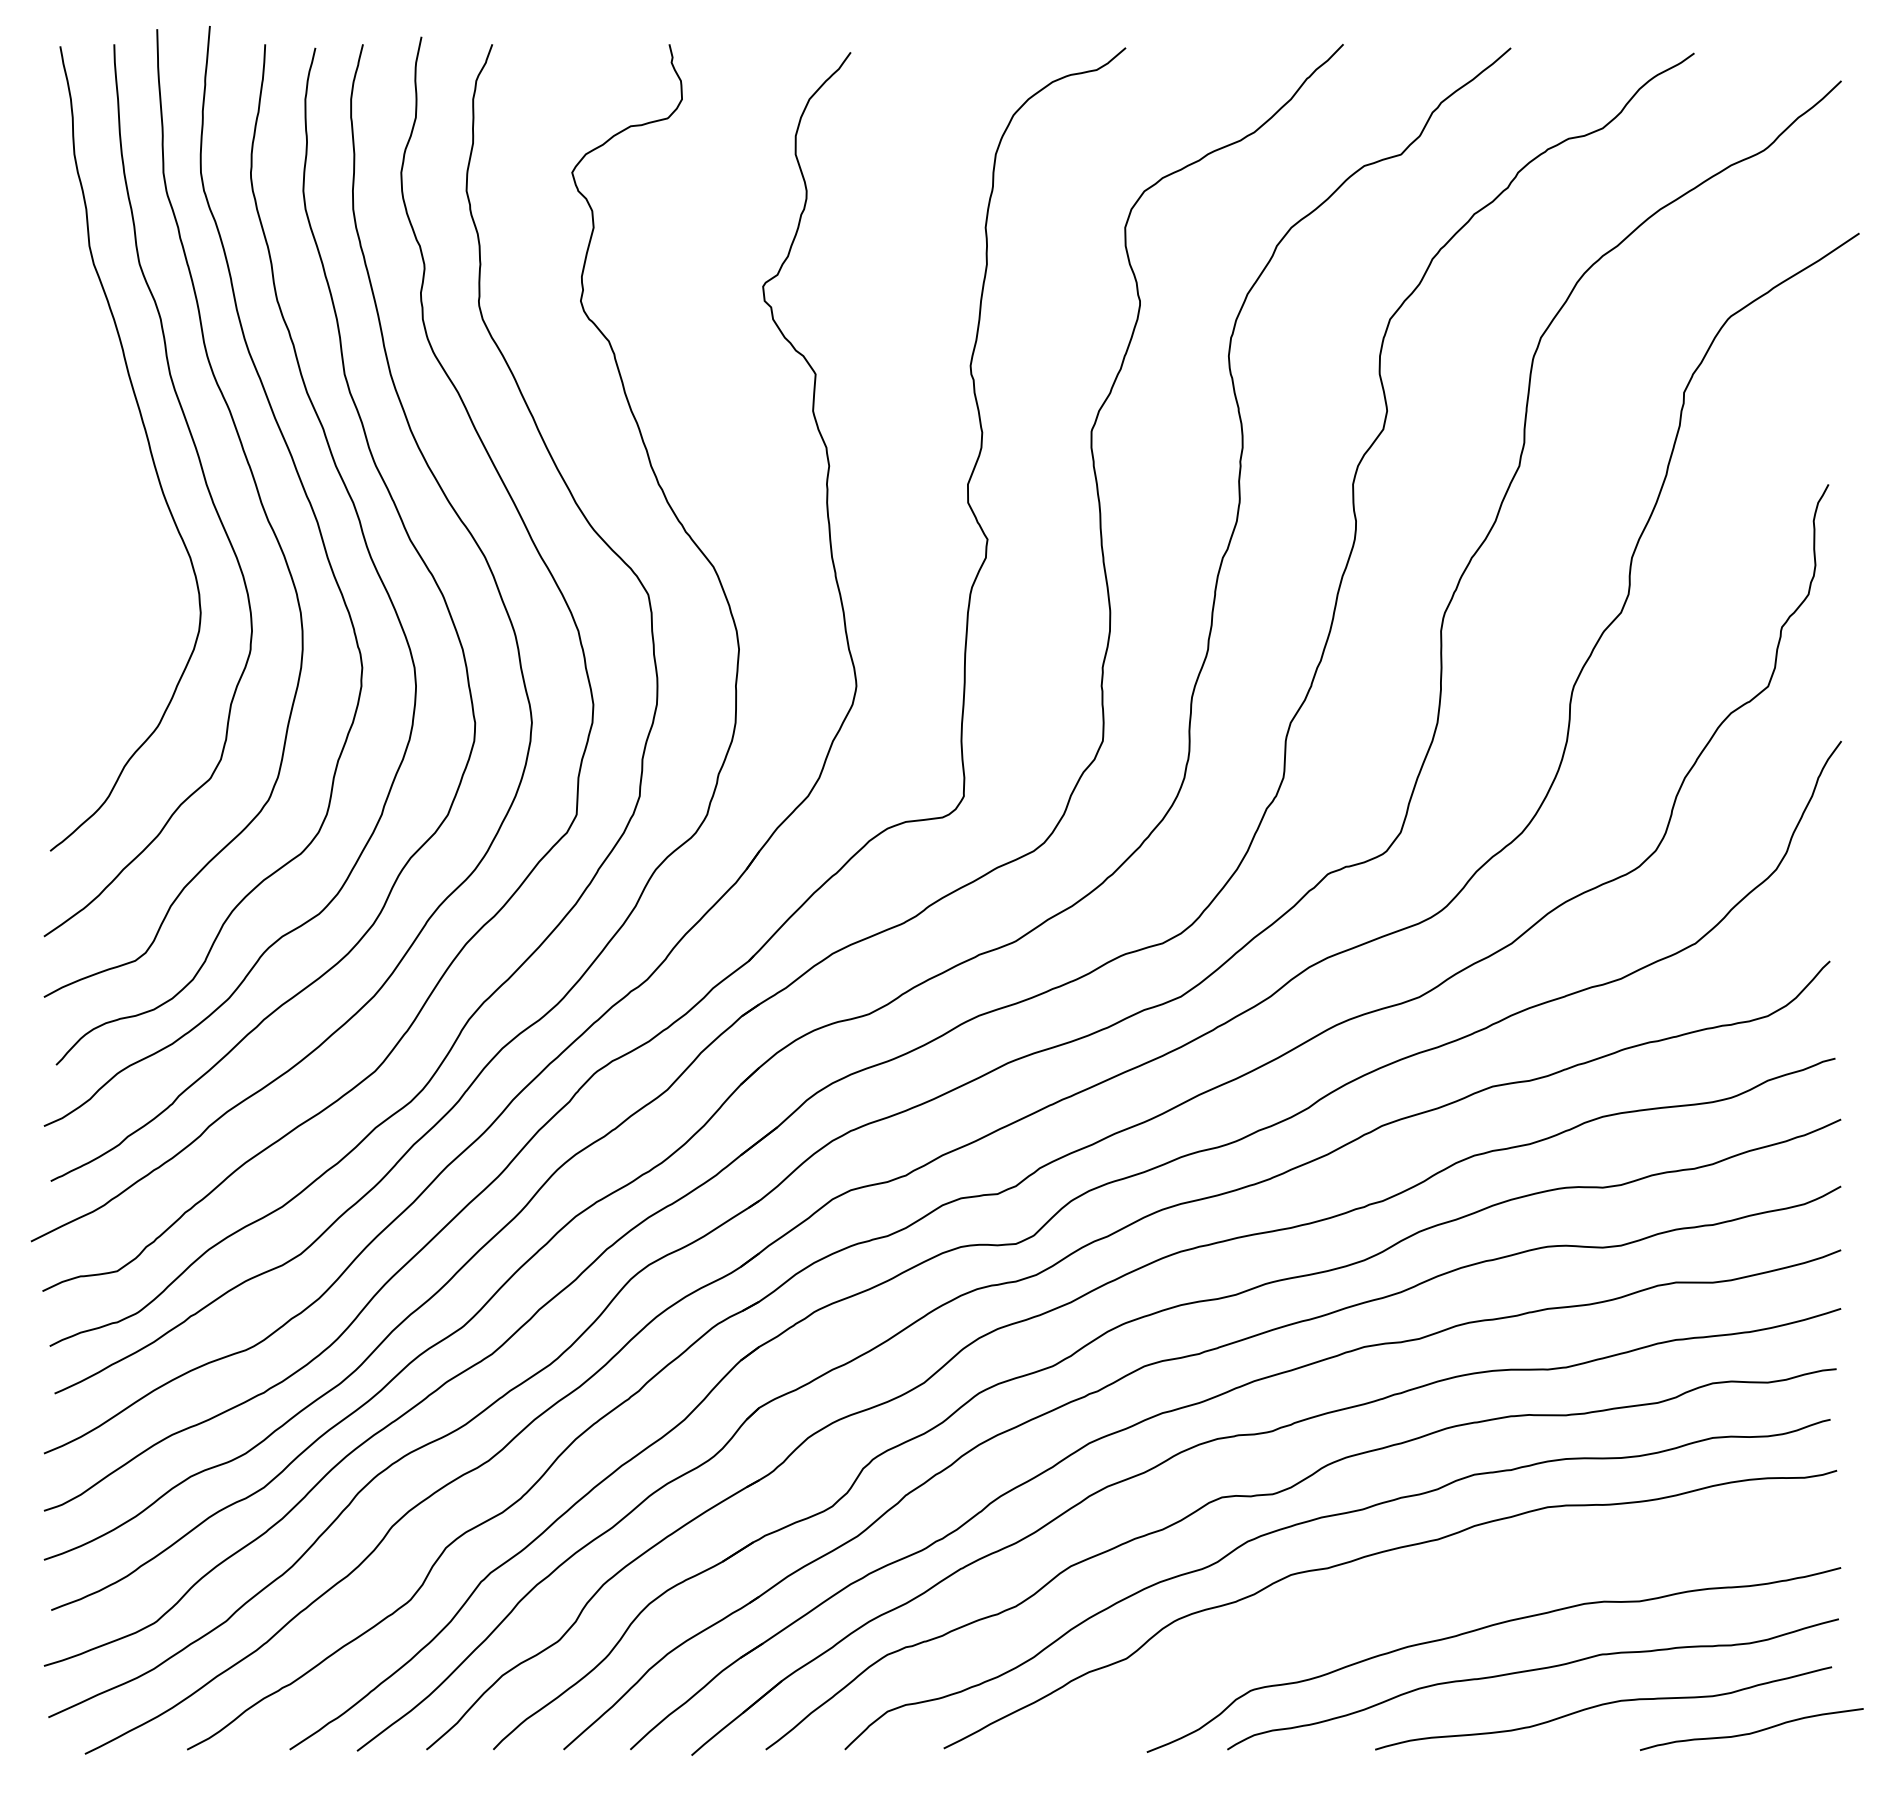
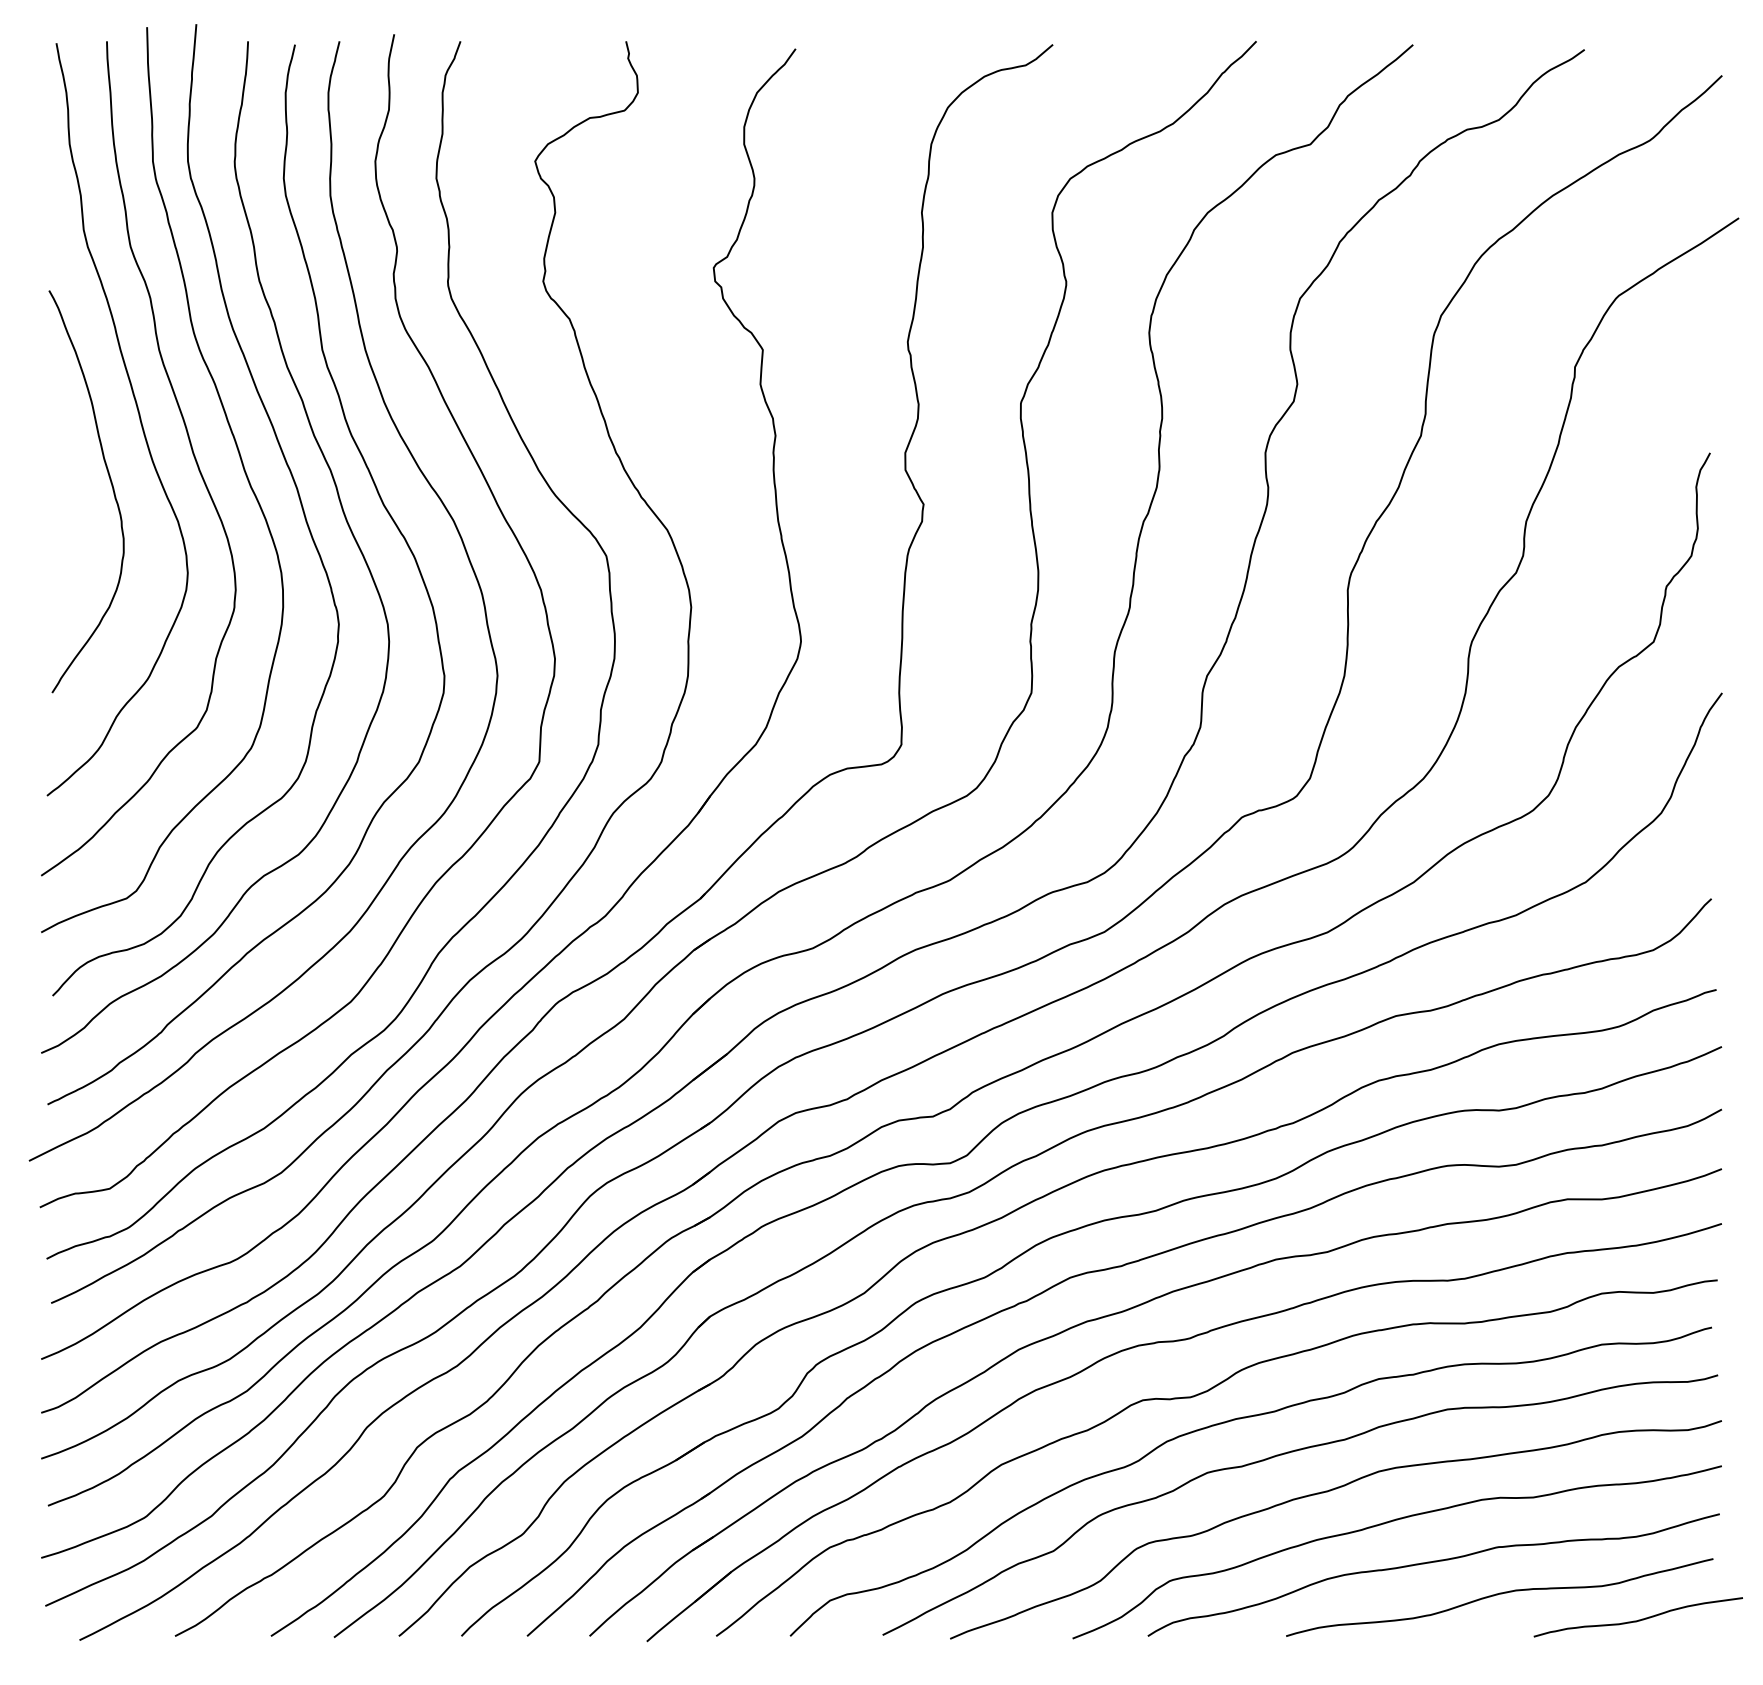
curve: (118, 517) -> (110, 483), added
curve: (1417, 1596) -> (1325, 1492), added

